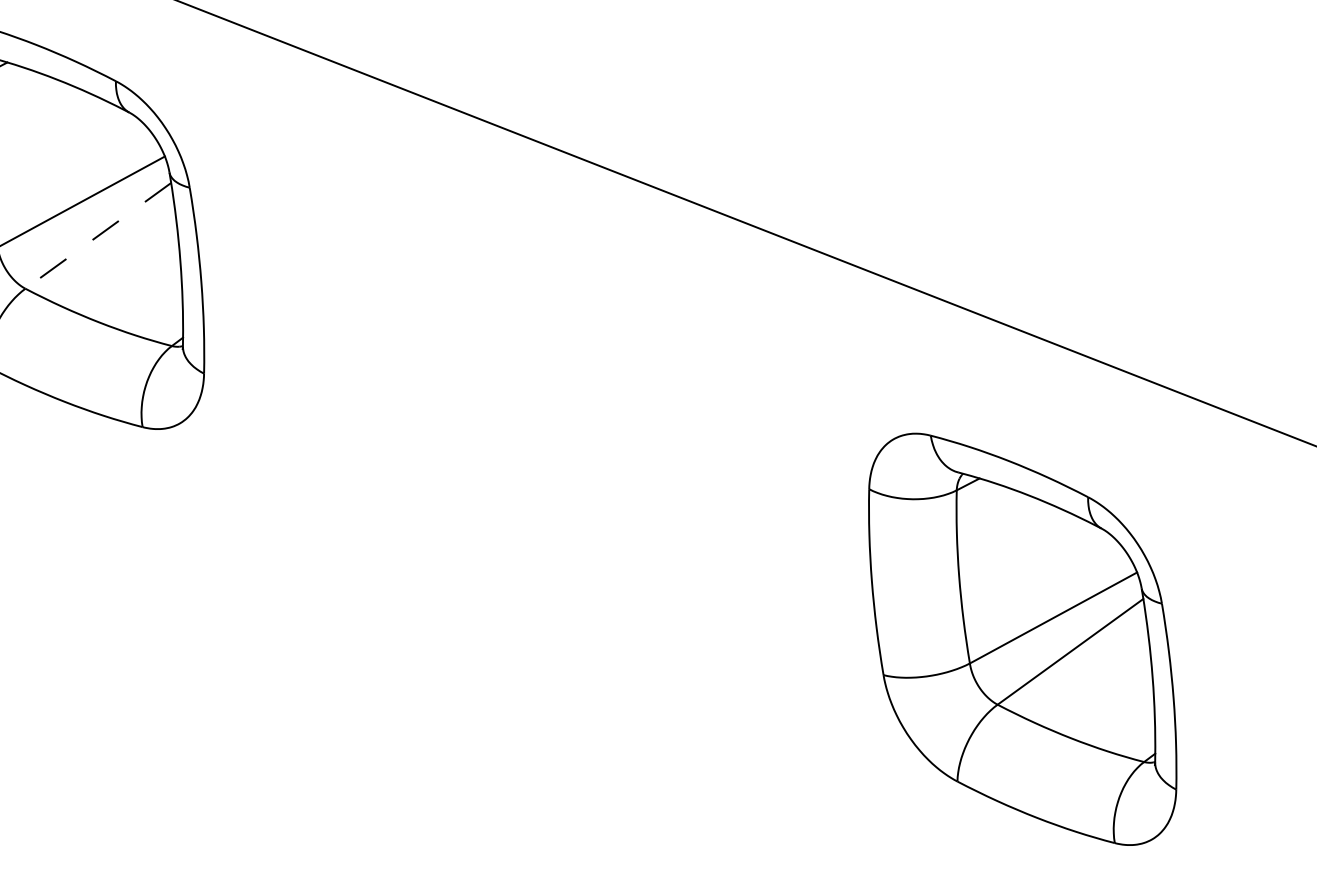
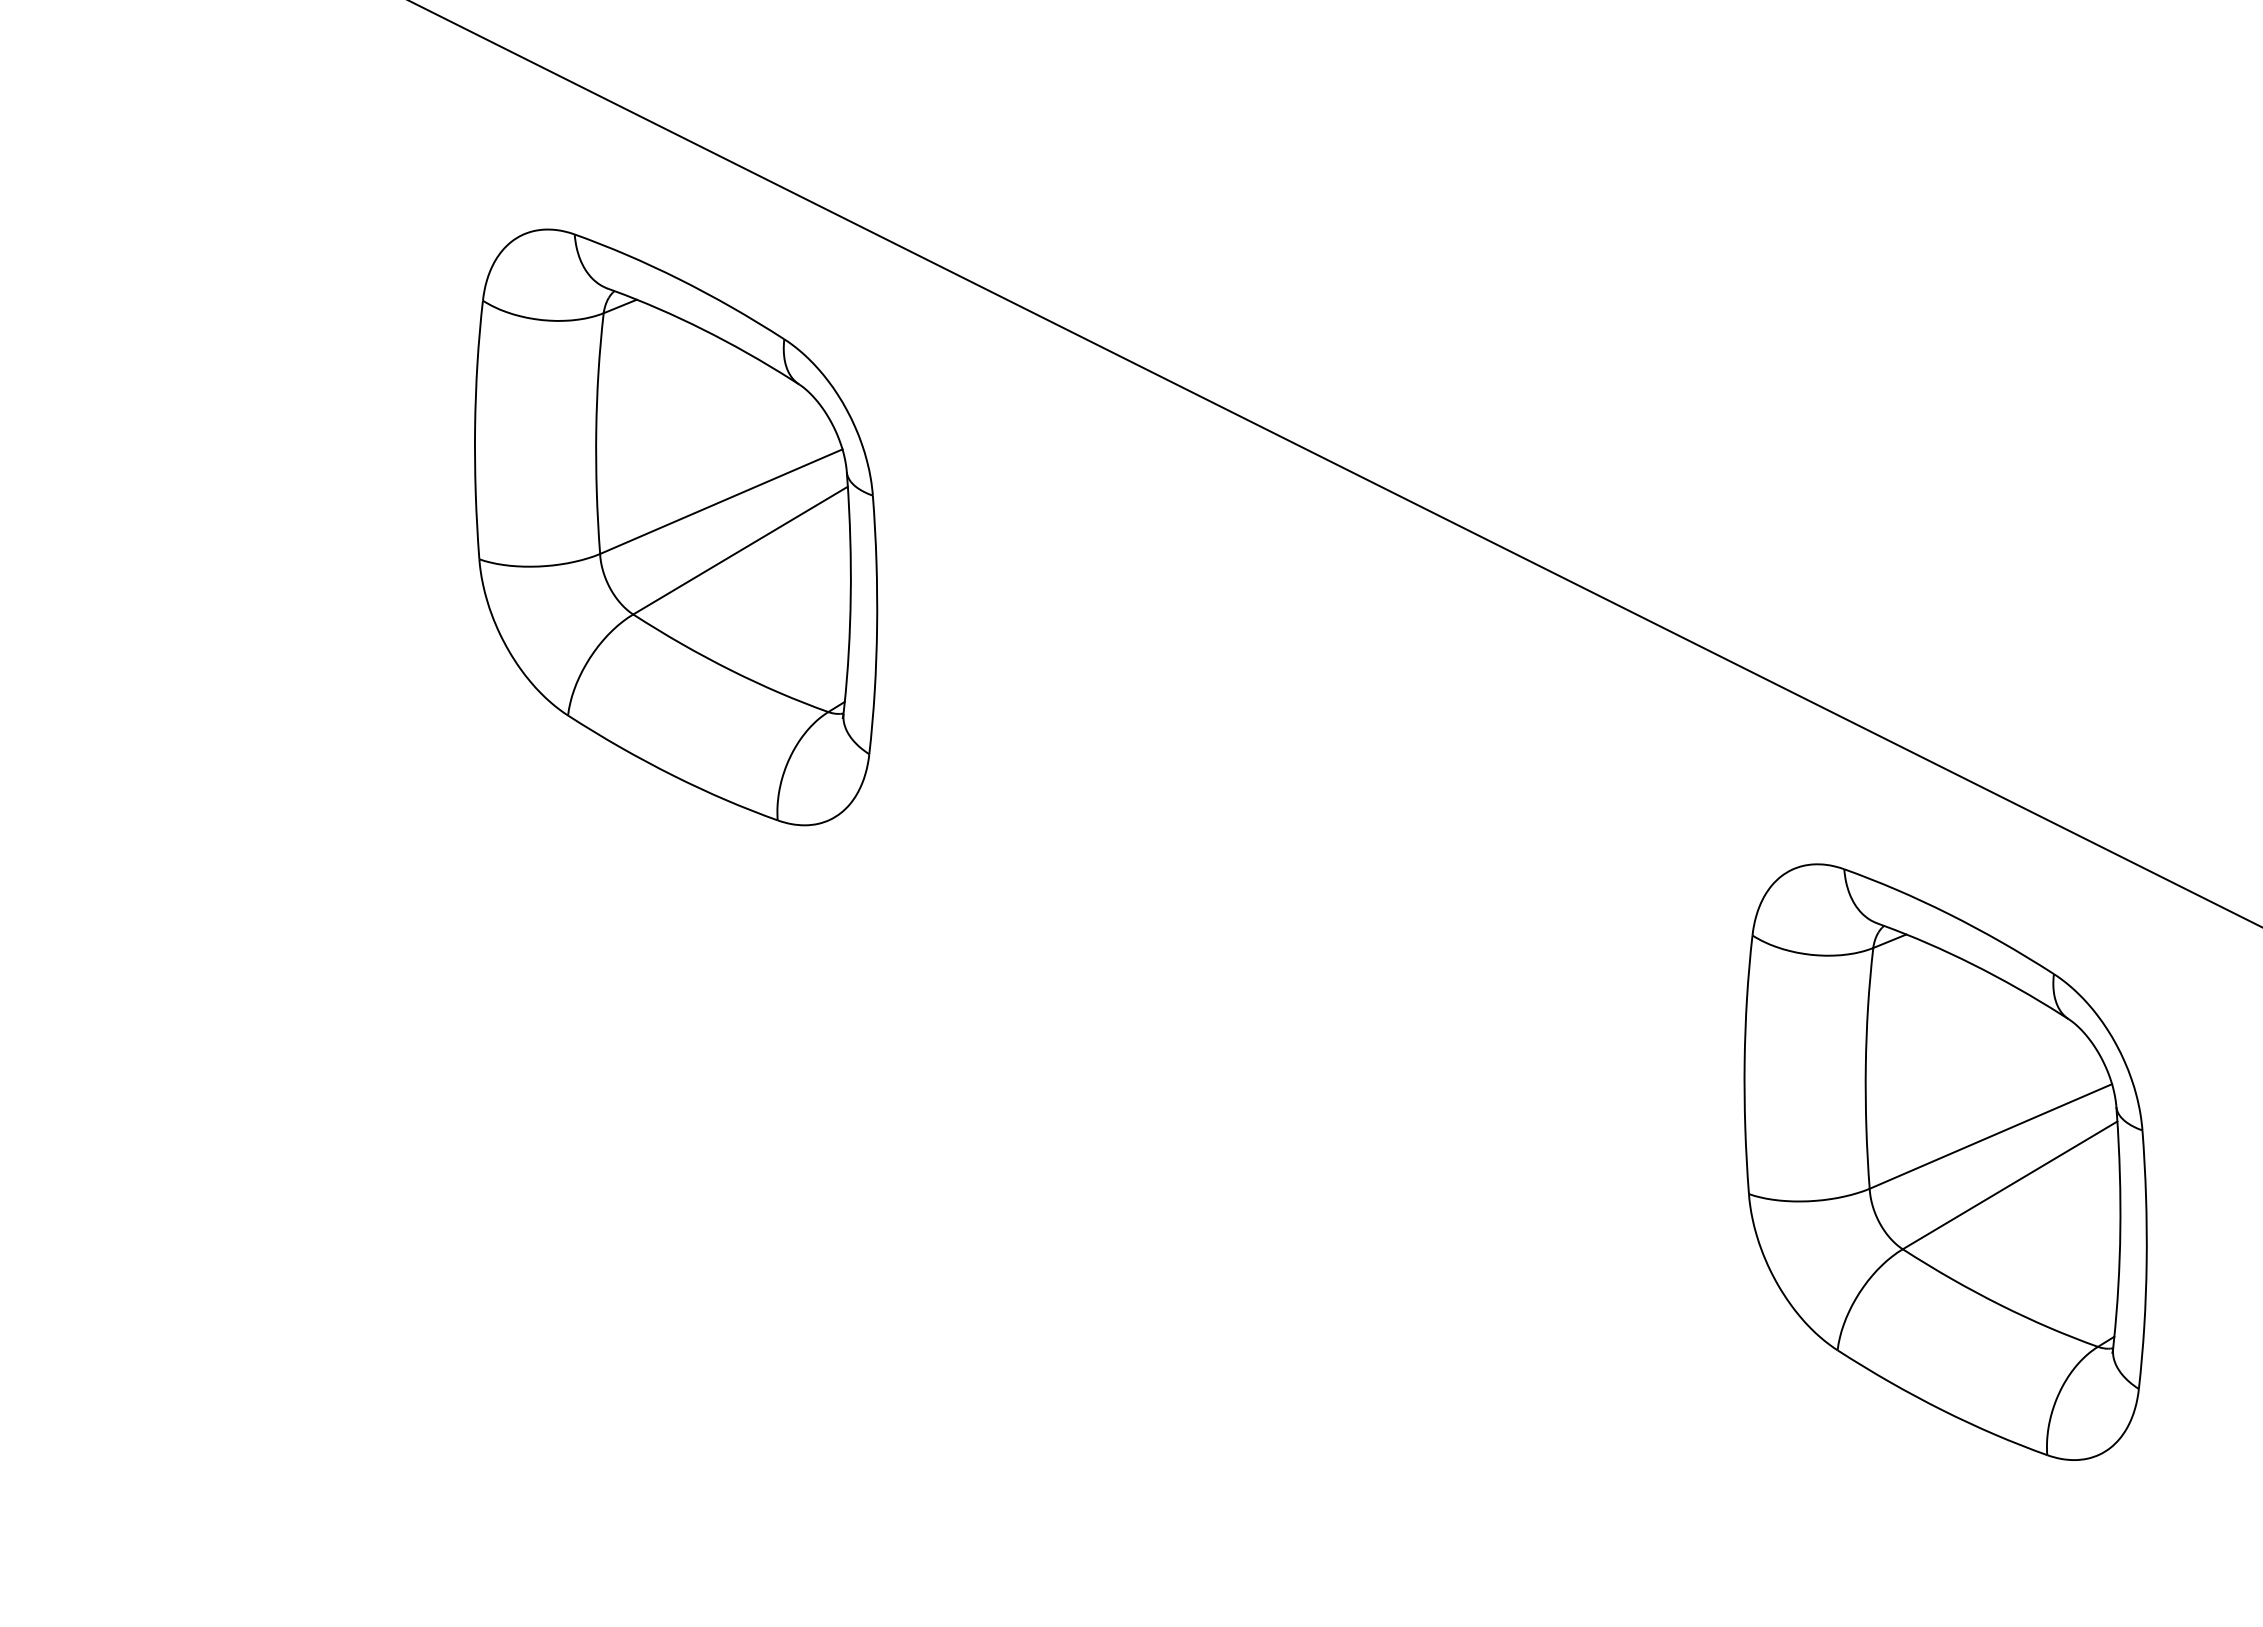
line: (98, 235) -> (740, 550), dashed -> solid
part: (1022, 638) -> (1945, 1161), moved

